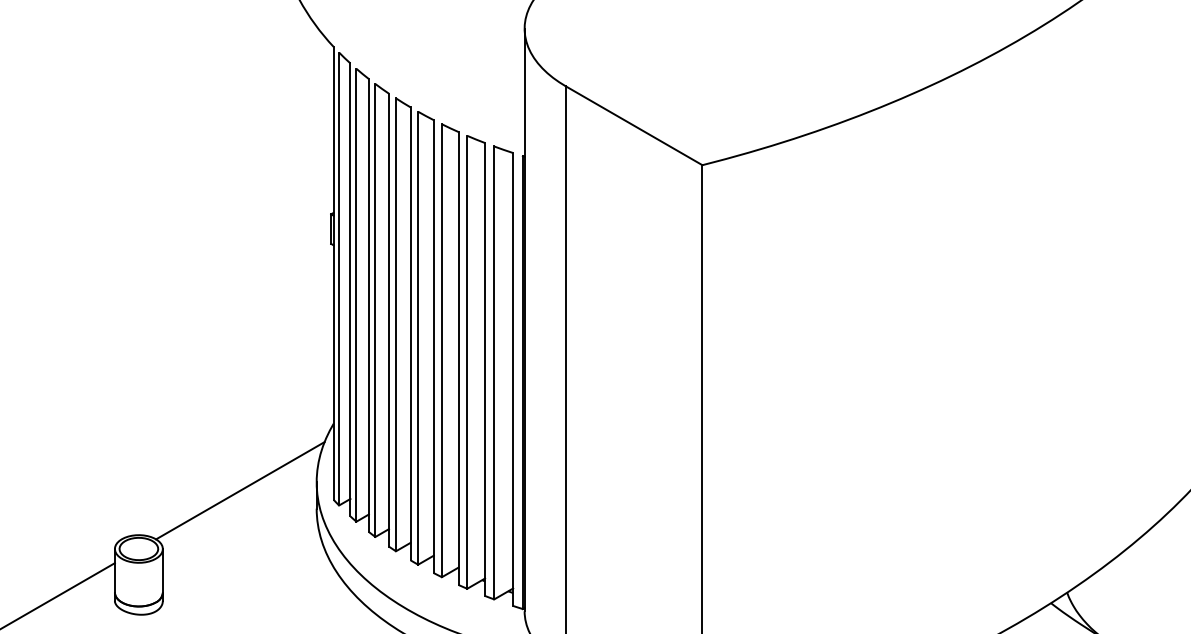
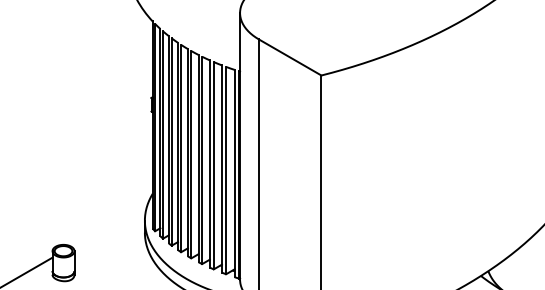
line: (239, 490) -> (109, 224), removed

